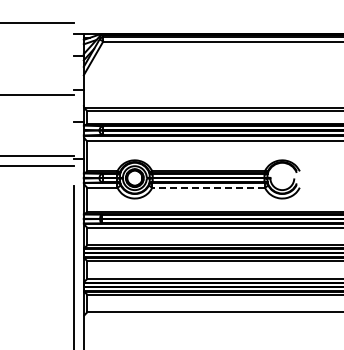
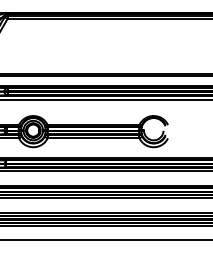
line: (208, 187) -> (93, 138), dashed -> solid

